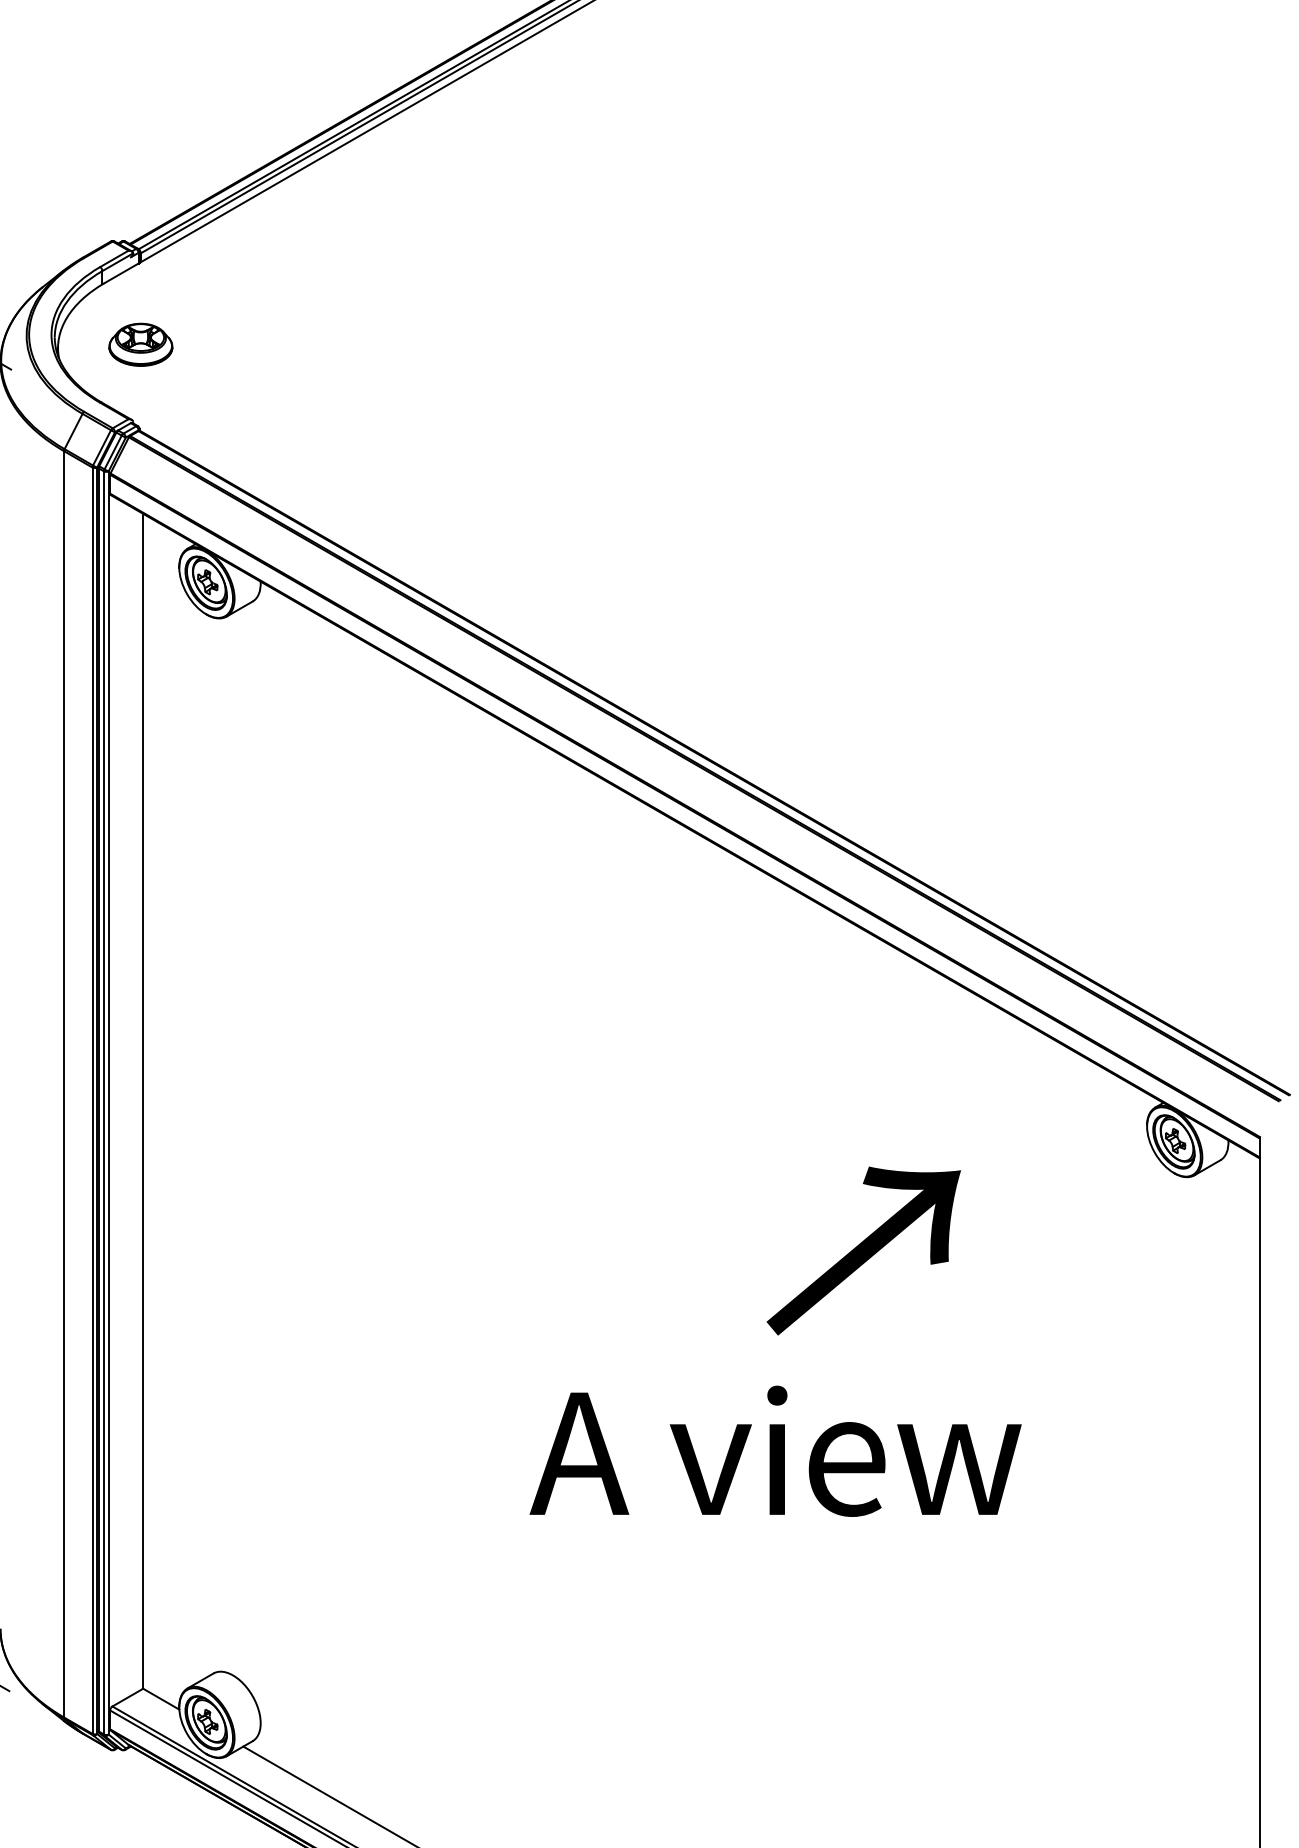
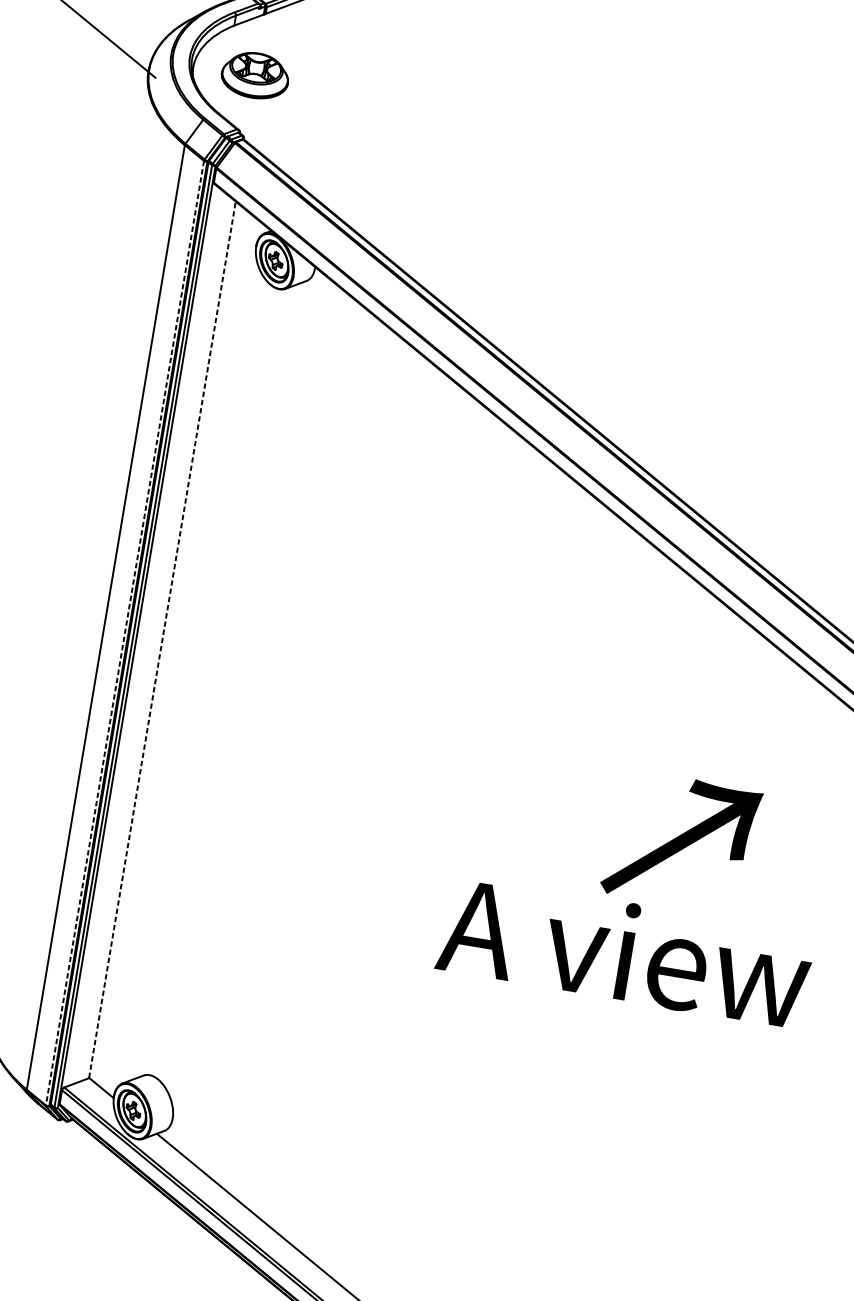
part: (140, 344) -> (255, 75), size x1.4
line: (142, 1100) -> (162, 639), solid -> dashed
line: (92, 1101) -> (124, 633), solid -> dashed
text: (775, 1450) -> (625, 951), moved

